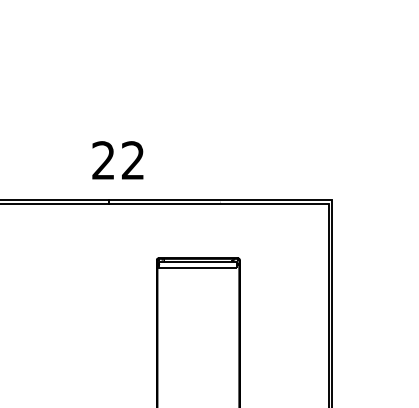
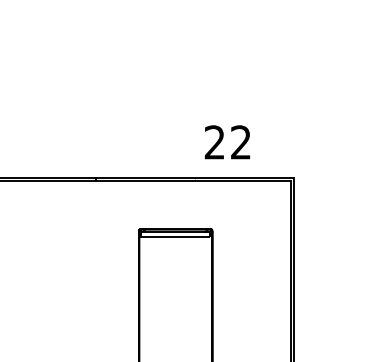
text: (117, 160) -> (227, 142), moved

